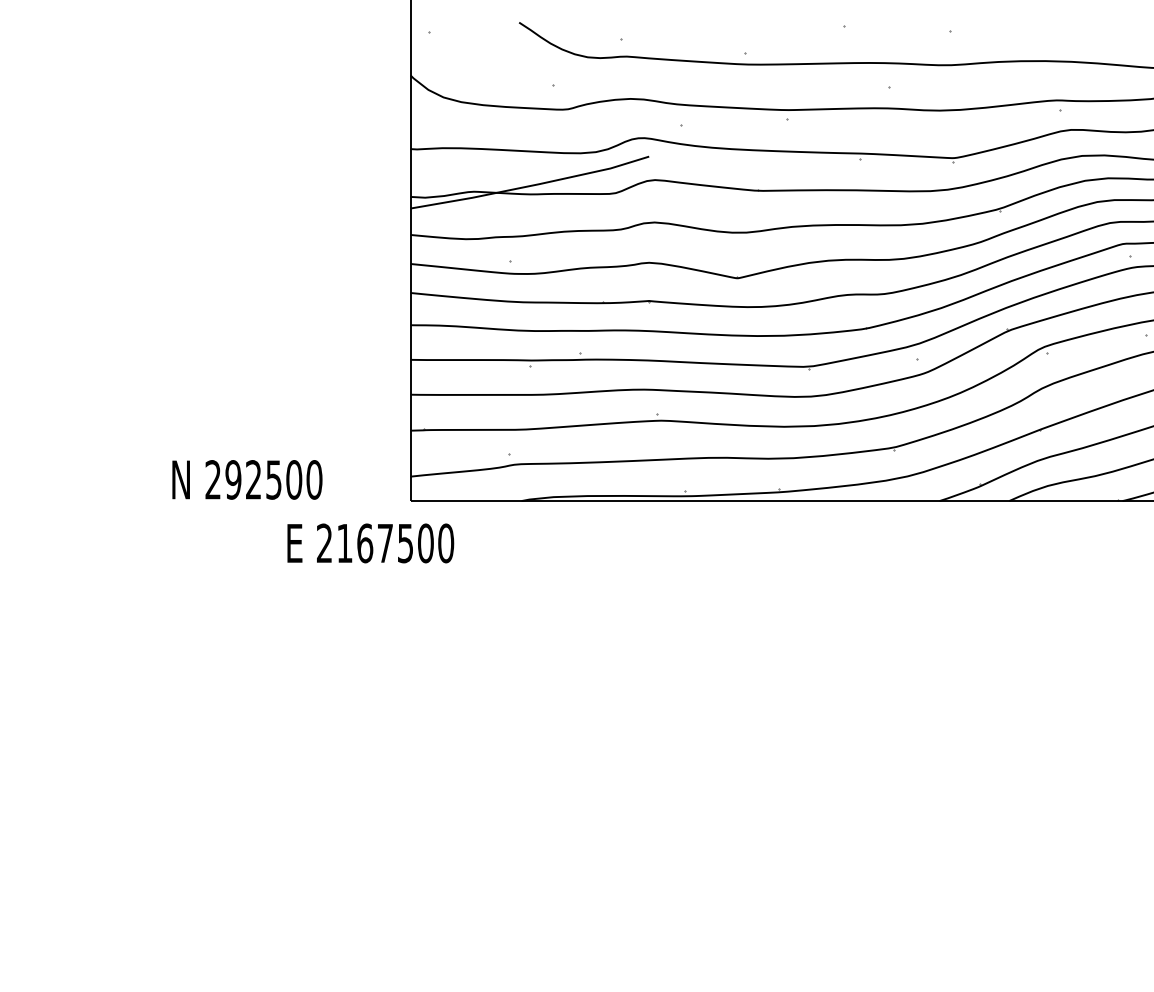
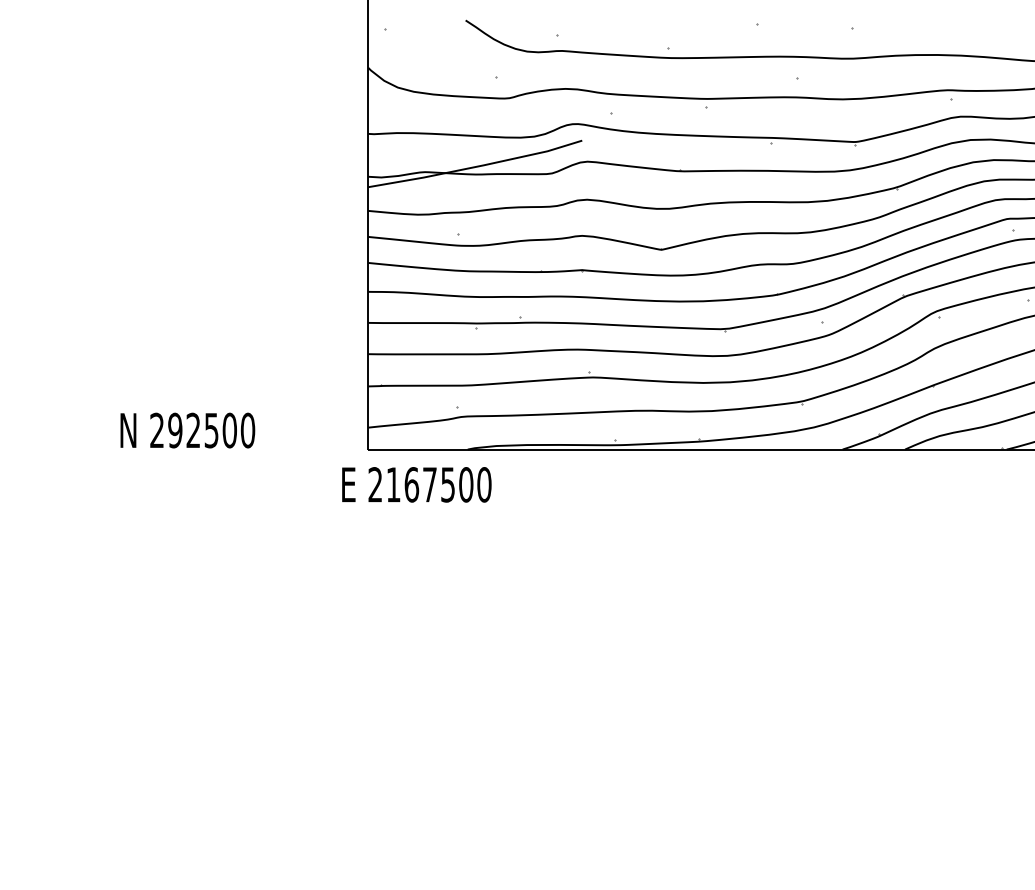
text: (247, 479) -> (187, 430), moved
text: (370, 543) -> (416, 484), moved

